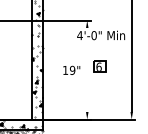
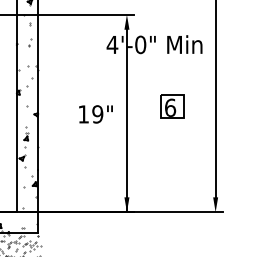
part: (99, 66) -> (171, 106), moved
line: (87, 72) -> (127, 118), added

